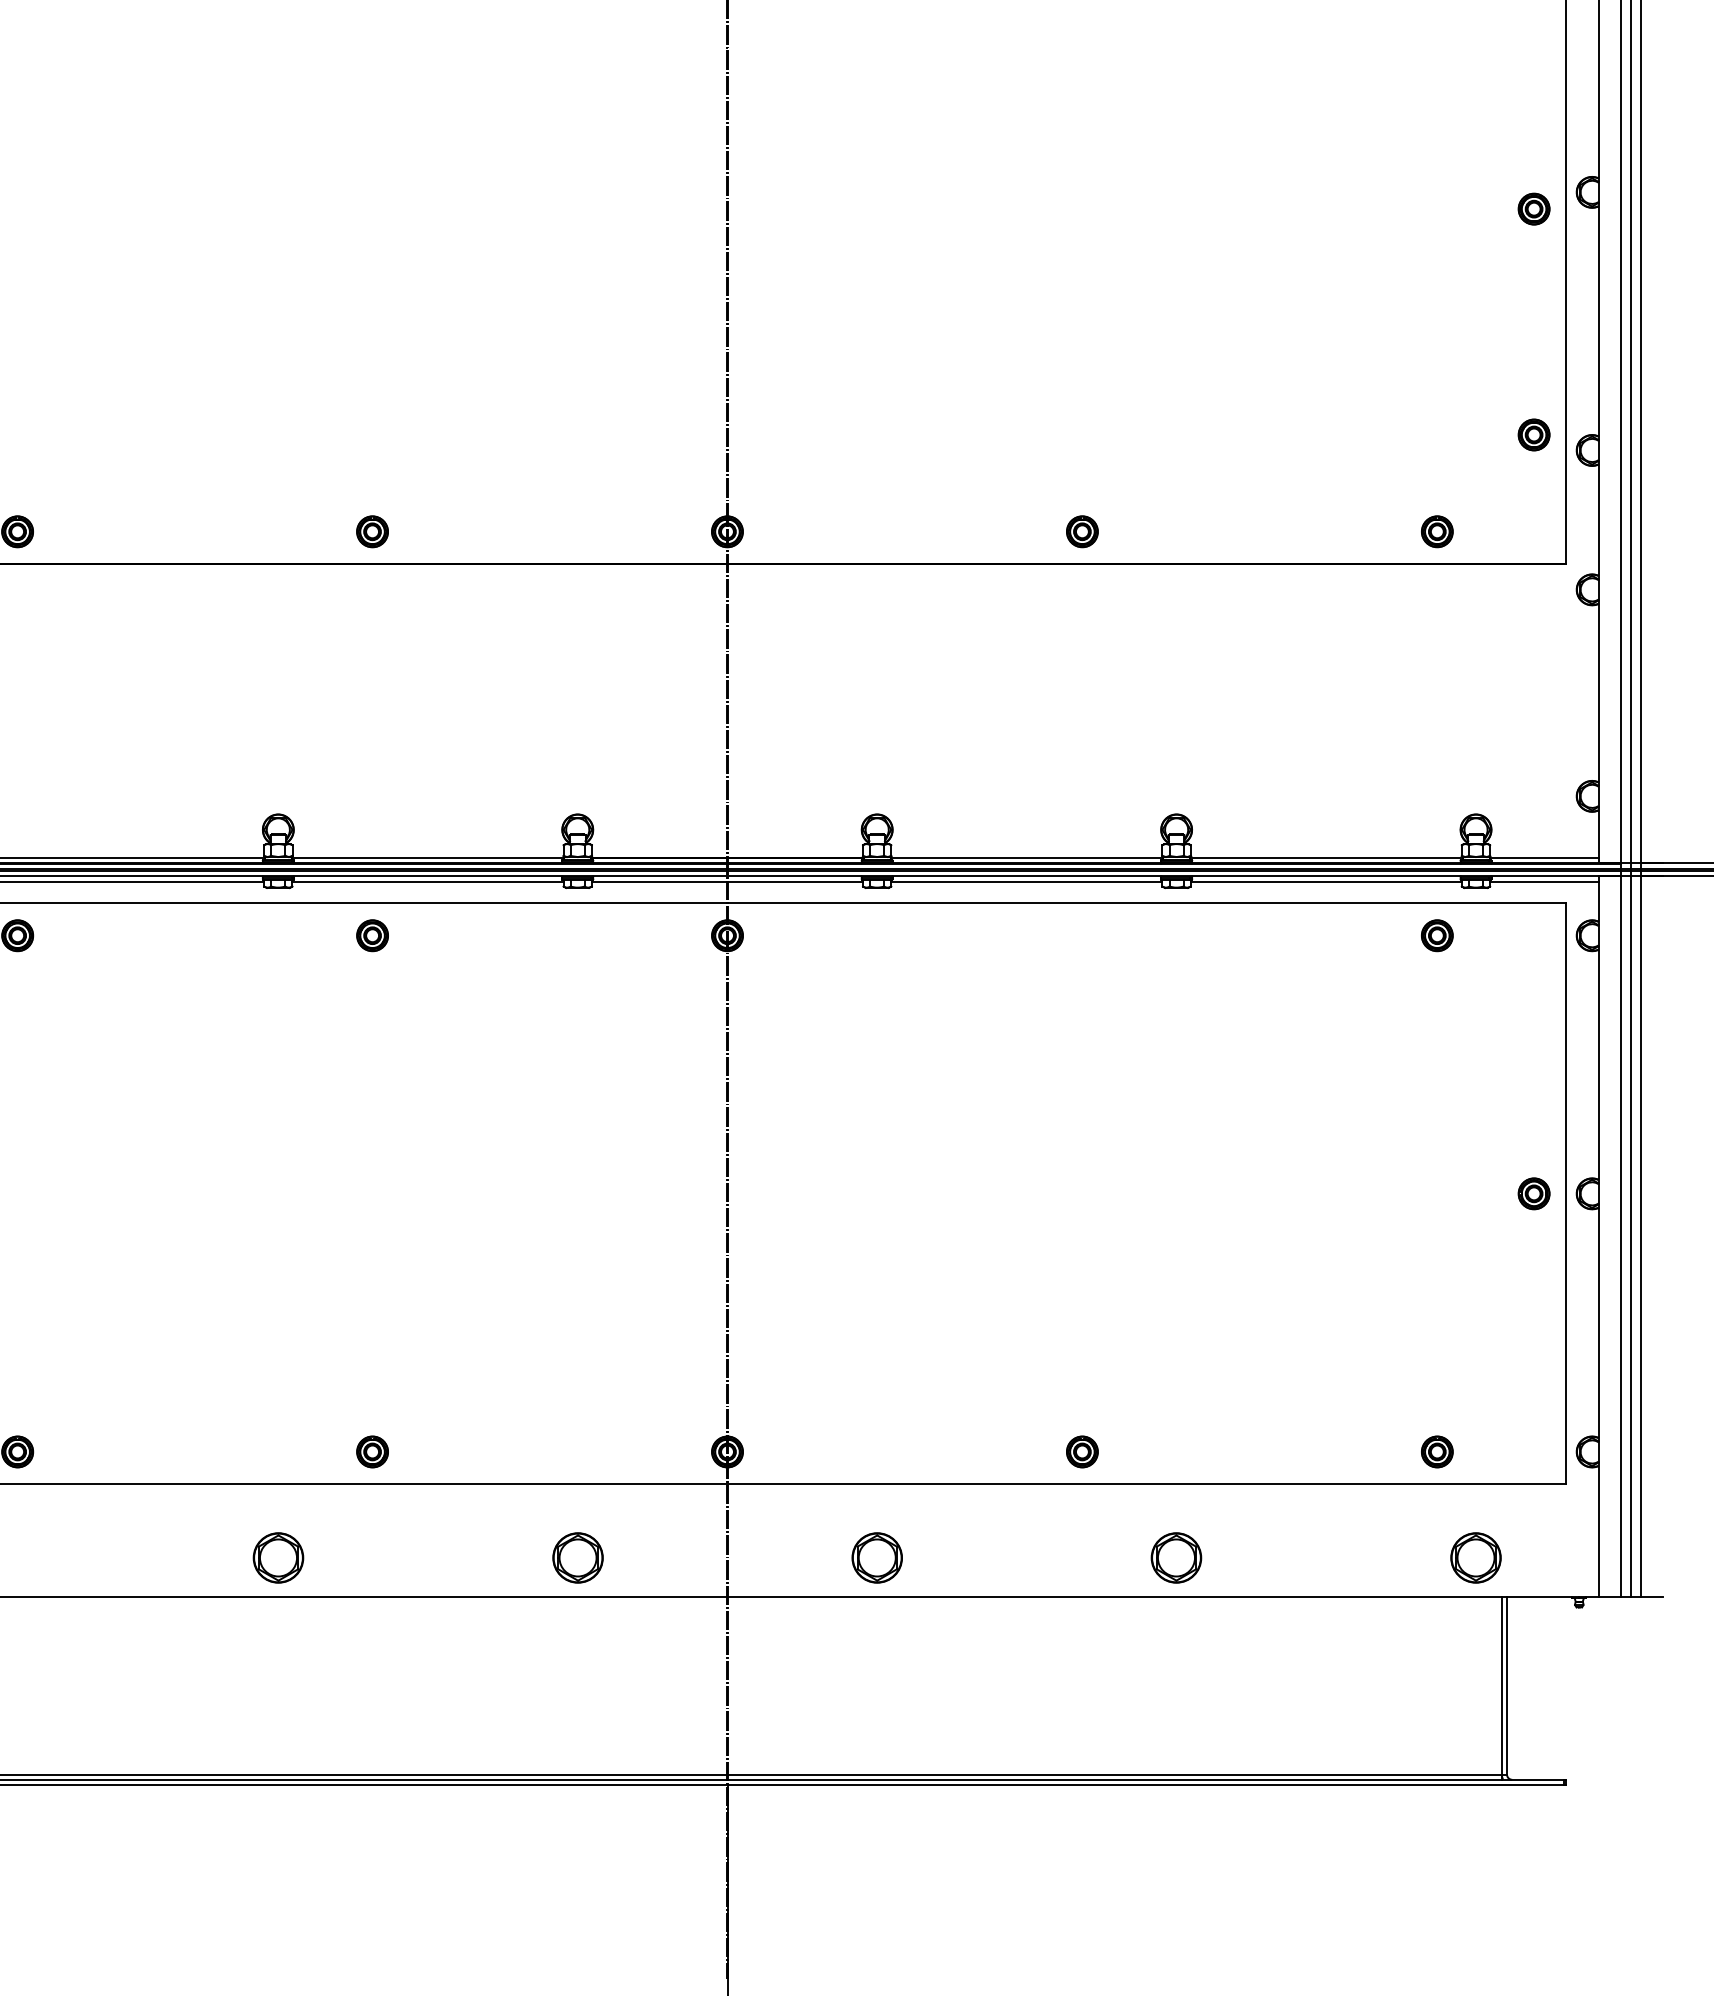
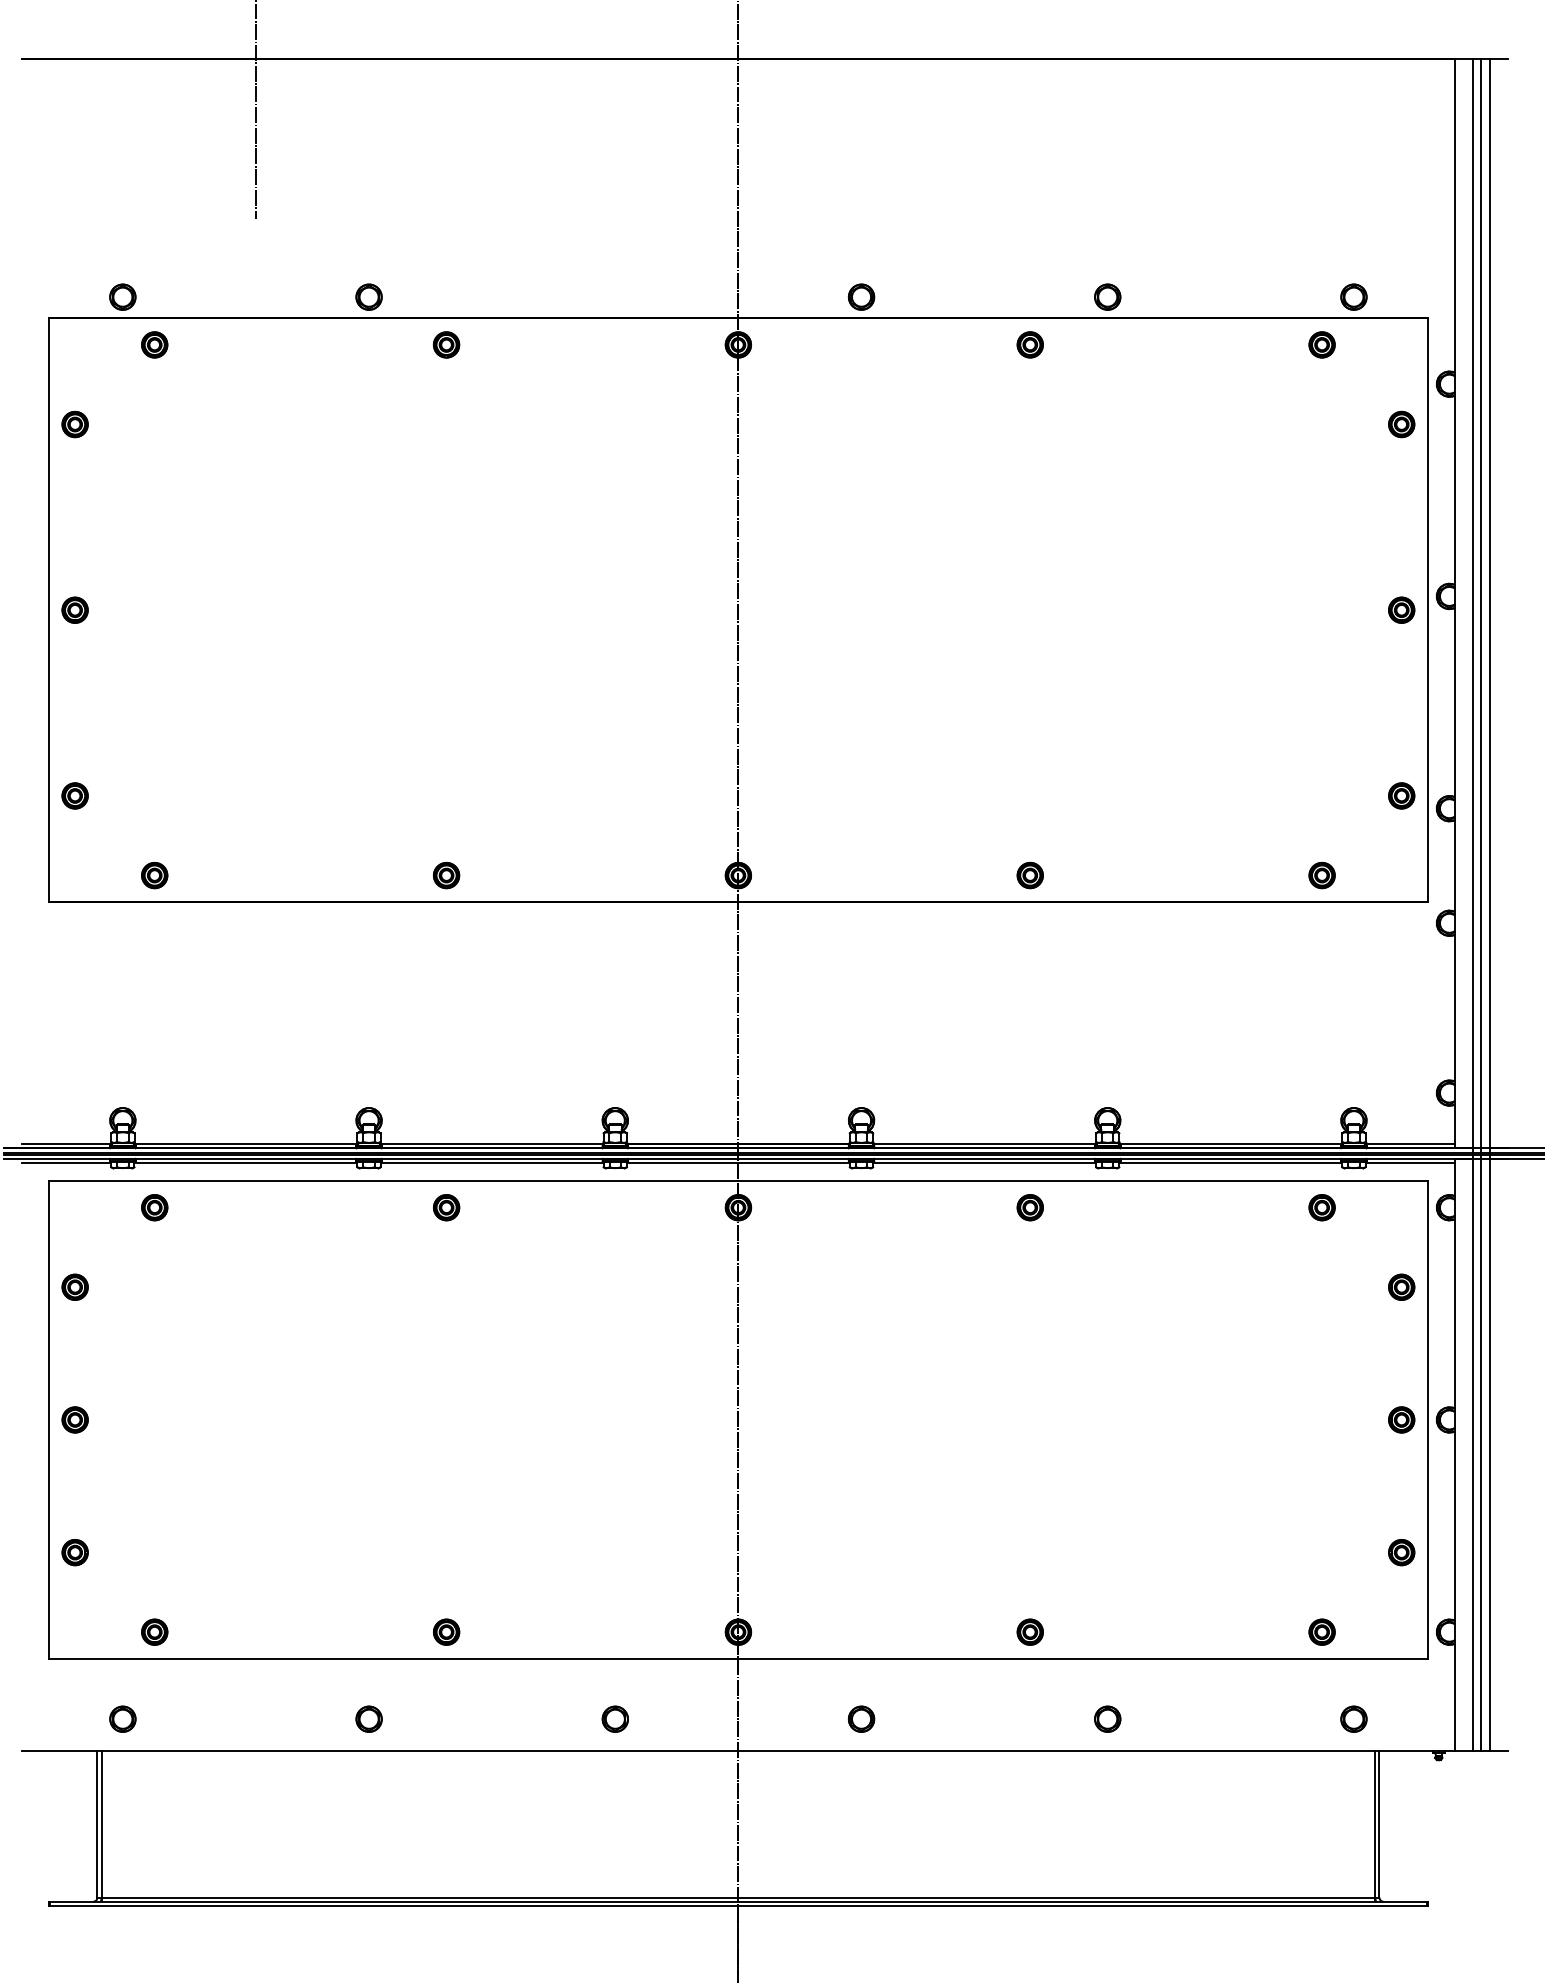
part: (1081, 935) -> (1029, 1207), added
part: (1533, 1031) -> (1401, 1286), added
part: (1533, 1355) -> (1401, 1552), added
part: (277, 1556) -> (368, 1718), size x0.62
part: (576, 1556) -> (614, 1718), size x0.62
part: (877, 1556) -> (861, 1718), size x0.62
part: (1176, 1556) -> (1107, 1718), size x0.62
part: (1475, 1556) -> (1353, 1718), size x0.62

